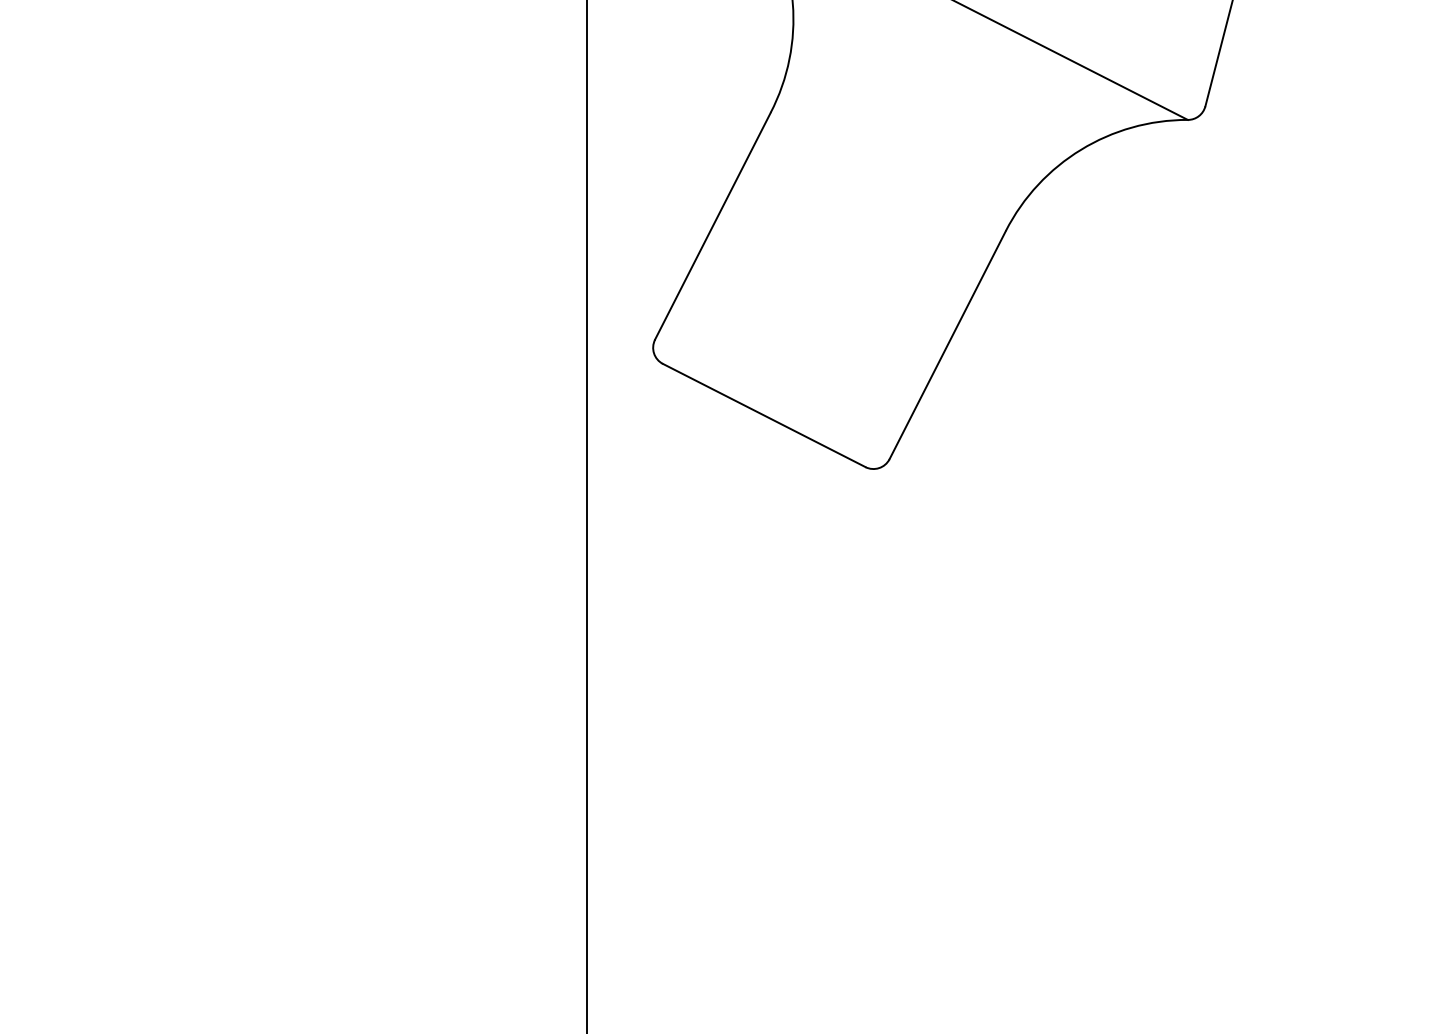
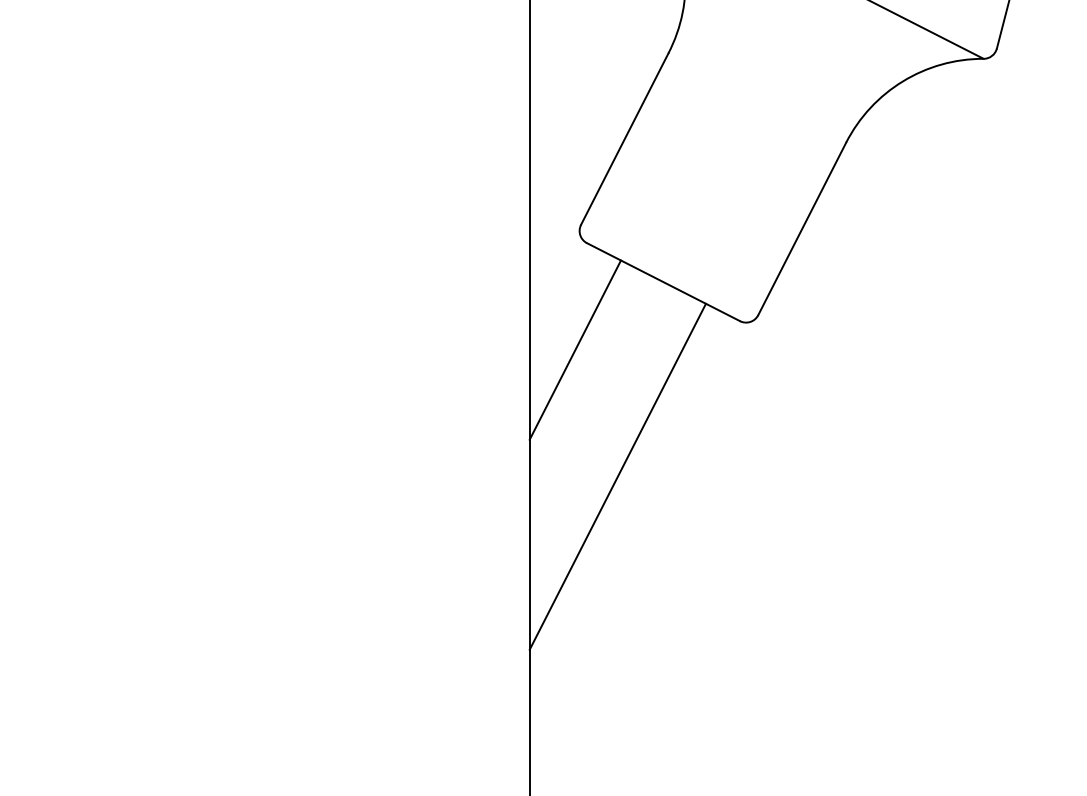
line: (647, 504) -> (575, 349), added
line: (703, 672) -> (617, 476), added

